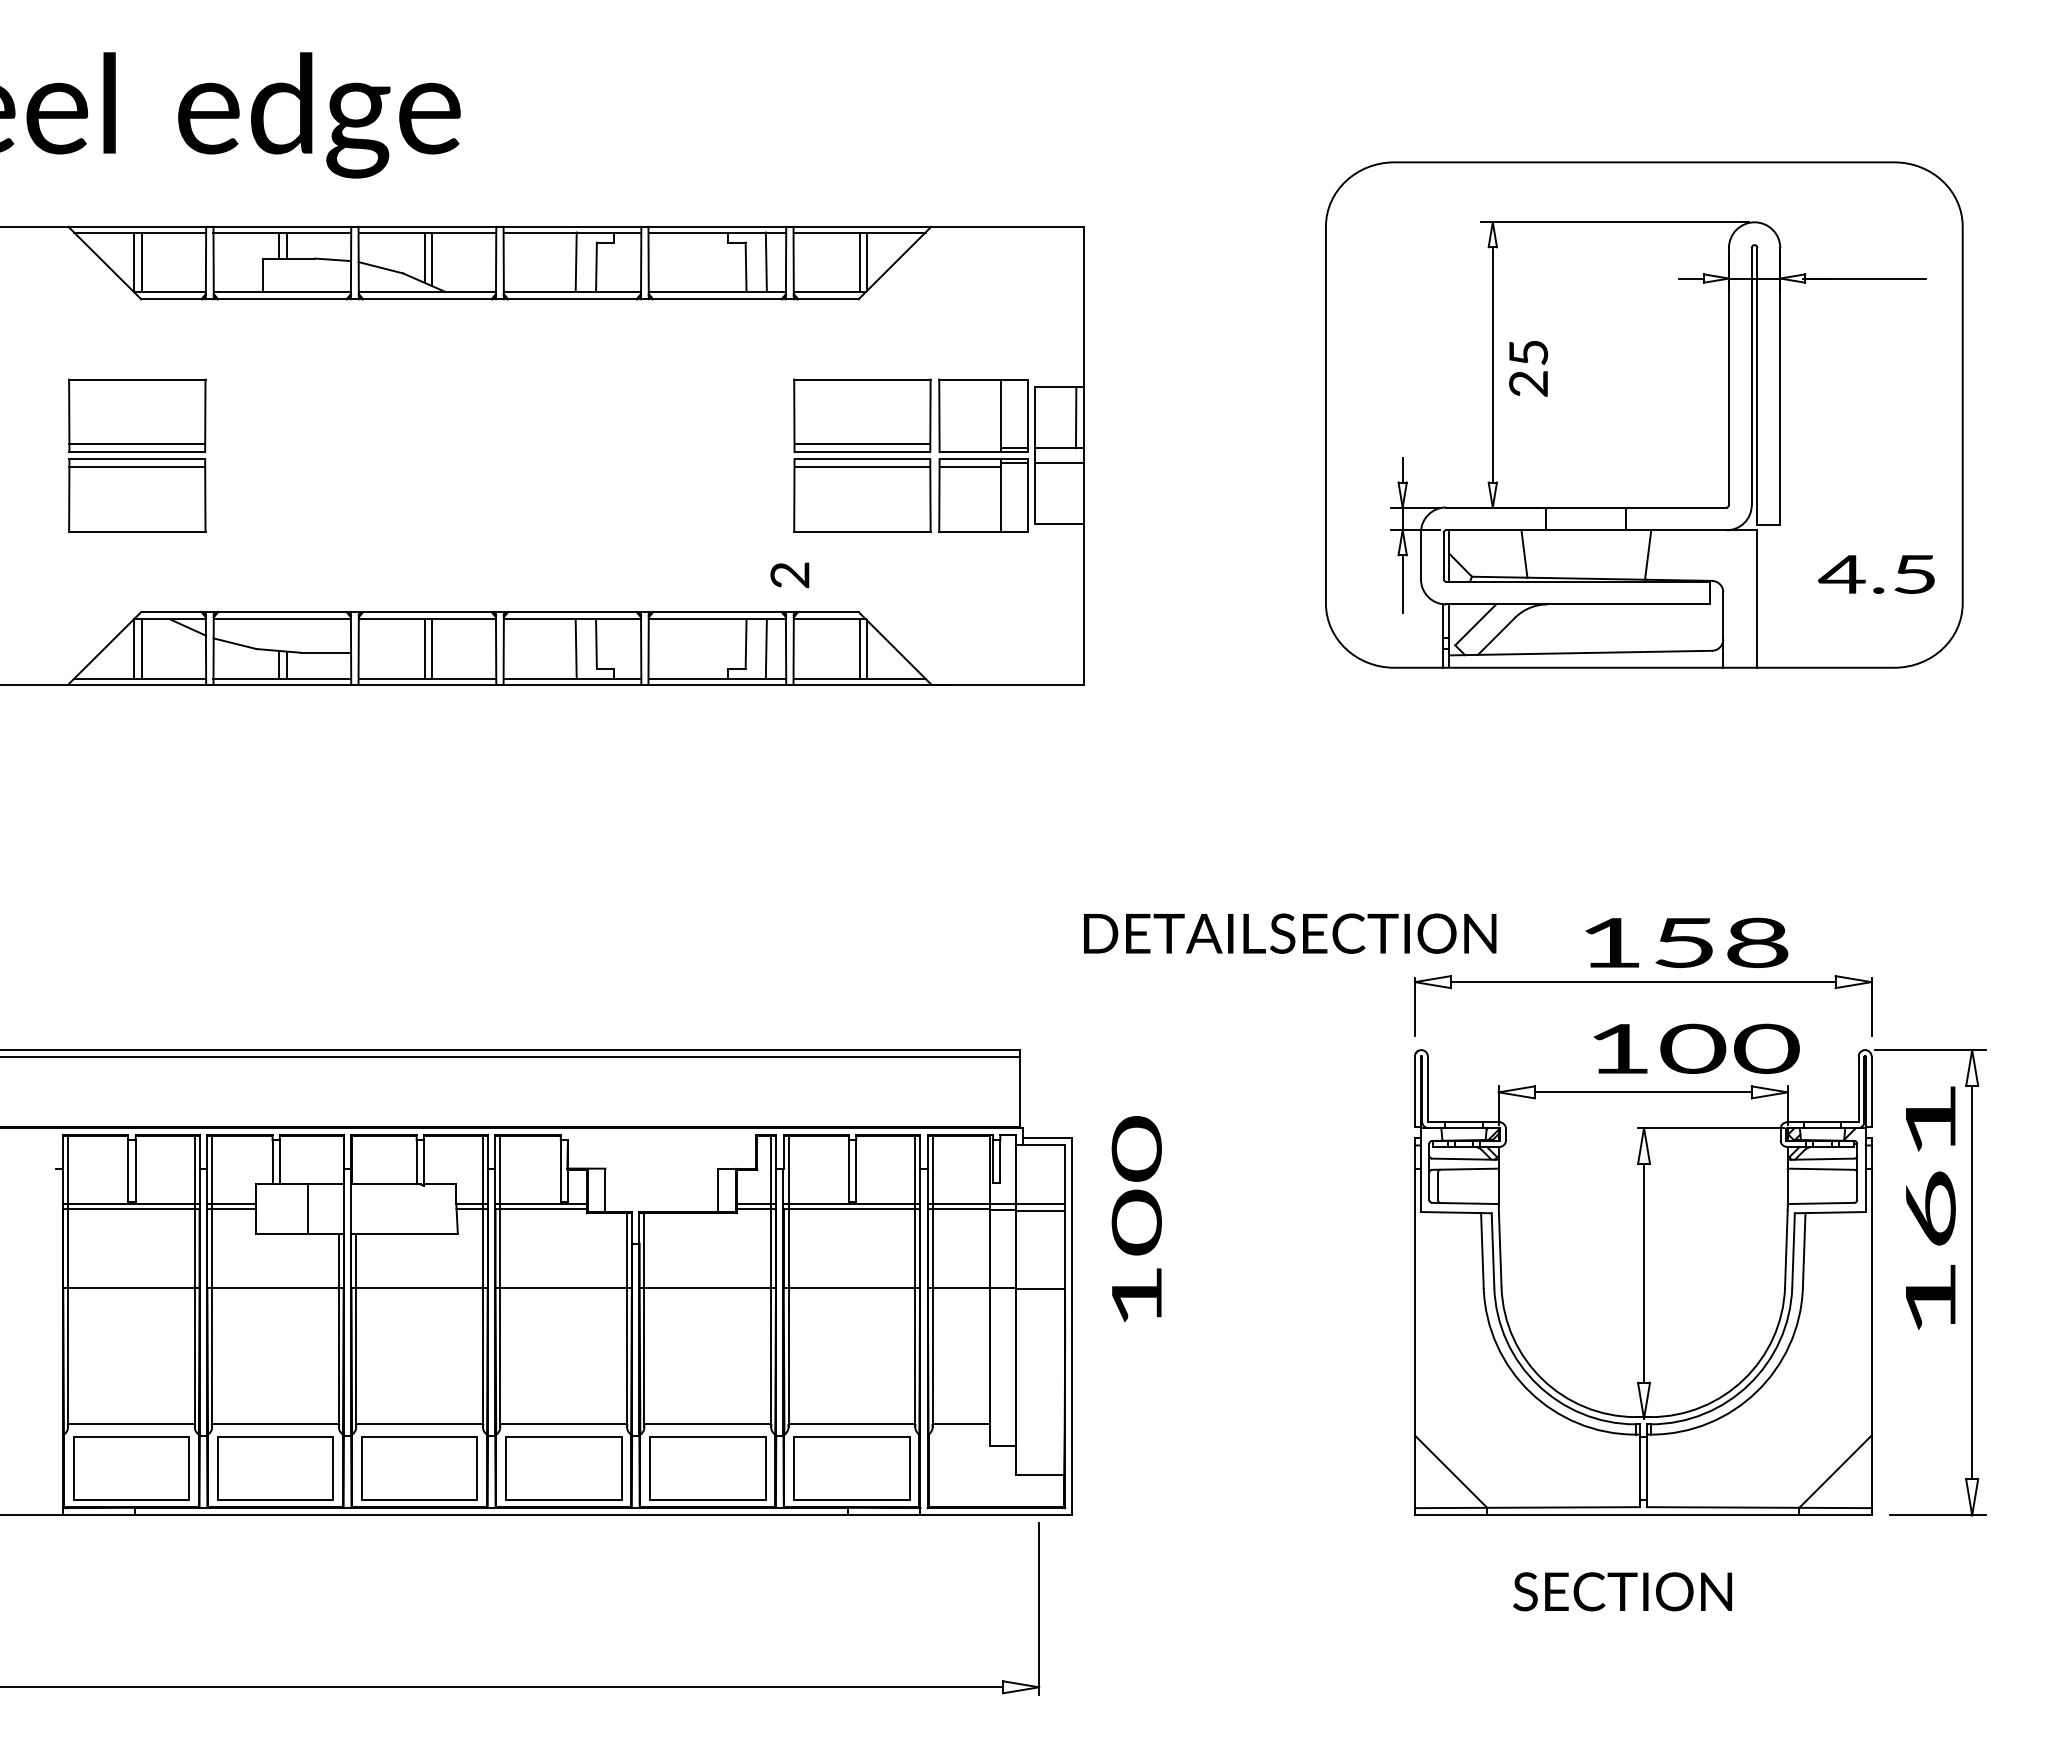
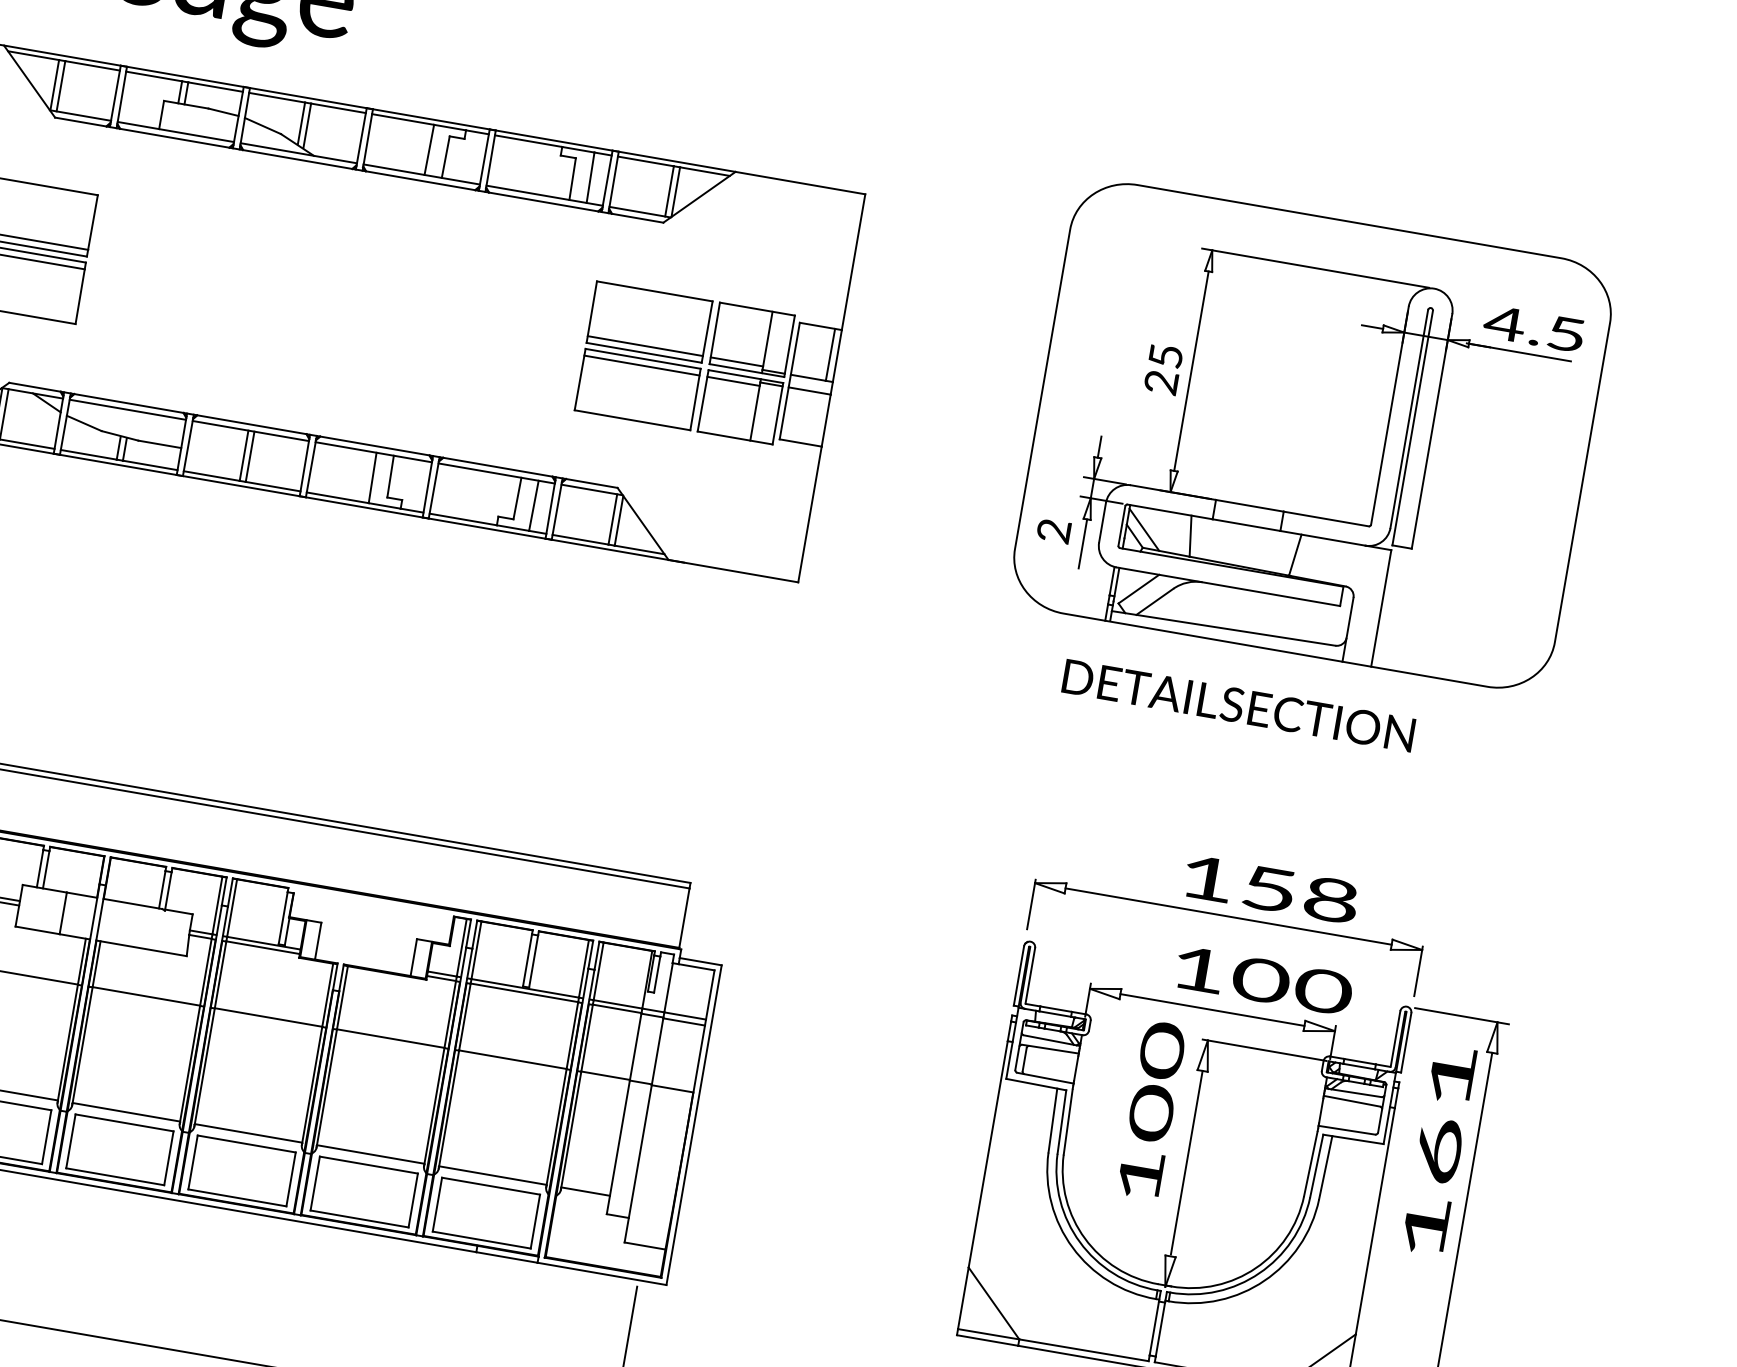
text: (1528, 368) -> (1163, 369), moved
line: (970, 444) -> (736, 362), added
line: (1470, 555) -> (1144, 529), added
text: (1876, 574) -> (1533, 328), moved
text: (789, 575) -> (1053, 531), moved
text: (1290, 933) -> (1239, 705), moved
text: (1136, 1219) -> (1151, 1110), moved

